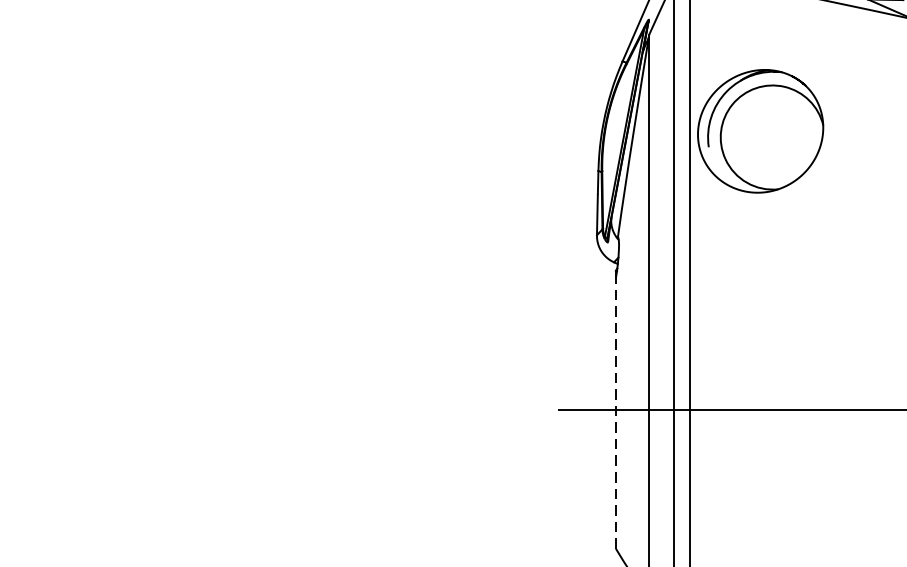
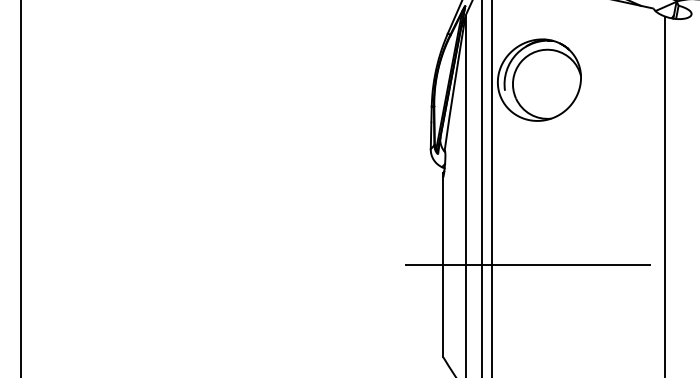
line: (616, 411) -> (443, 266), dashed -> solid

